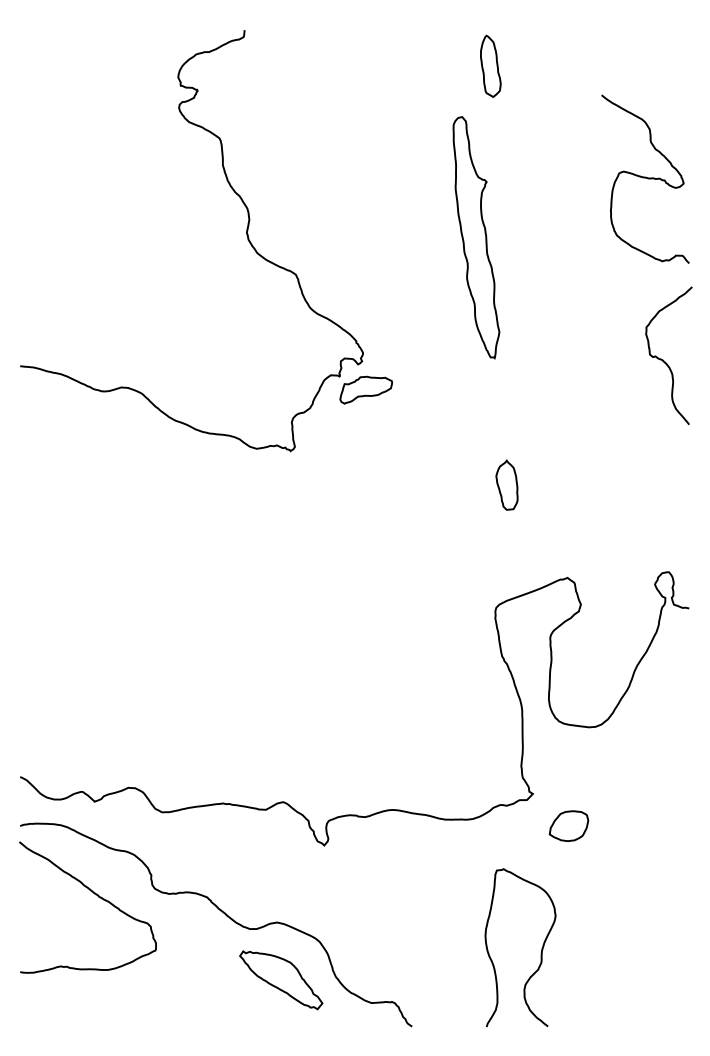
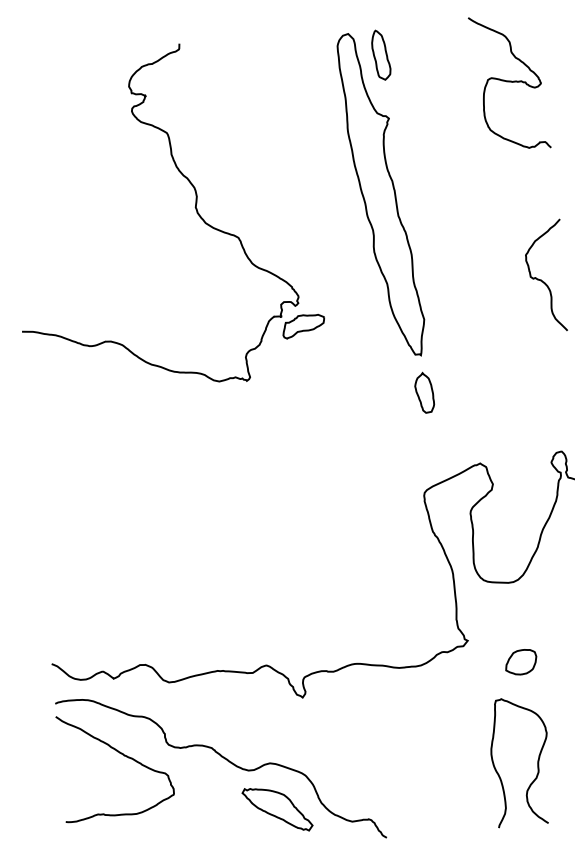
curve: (645, 178) -> (509, 82), moved
part: (476, 237) -> (381, 194), size x1.67
part: (568, 825) -> (520, 661), moved
curve: (540, 953) -> (537, 764), moved

